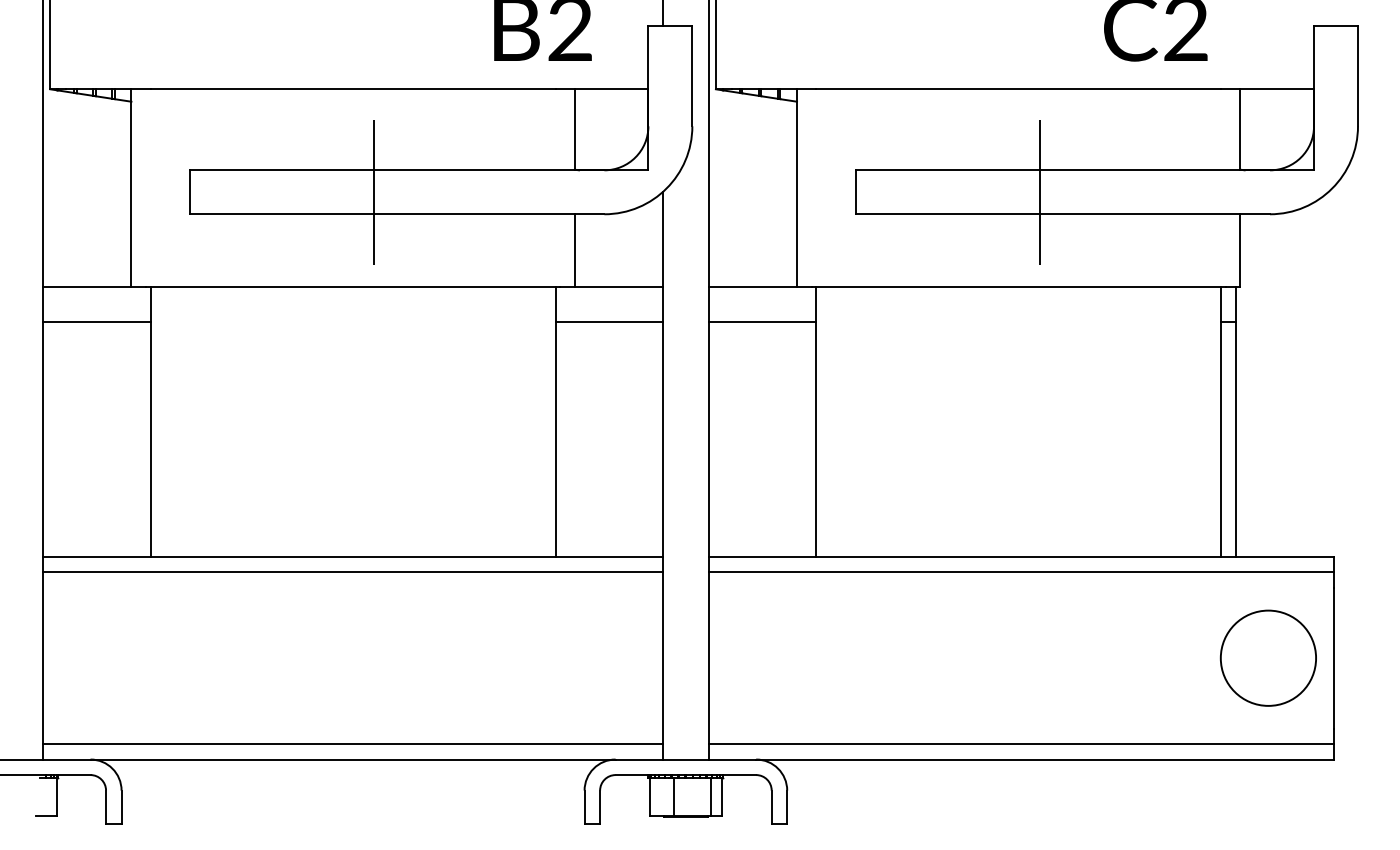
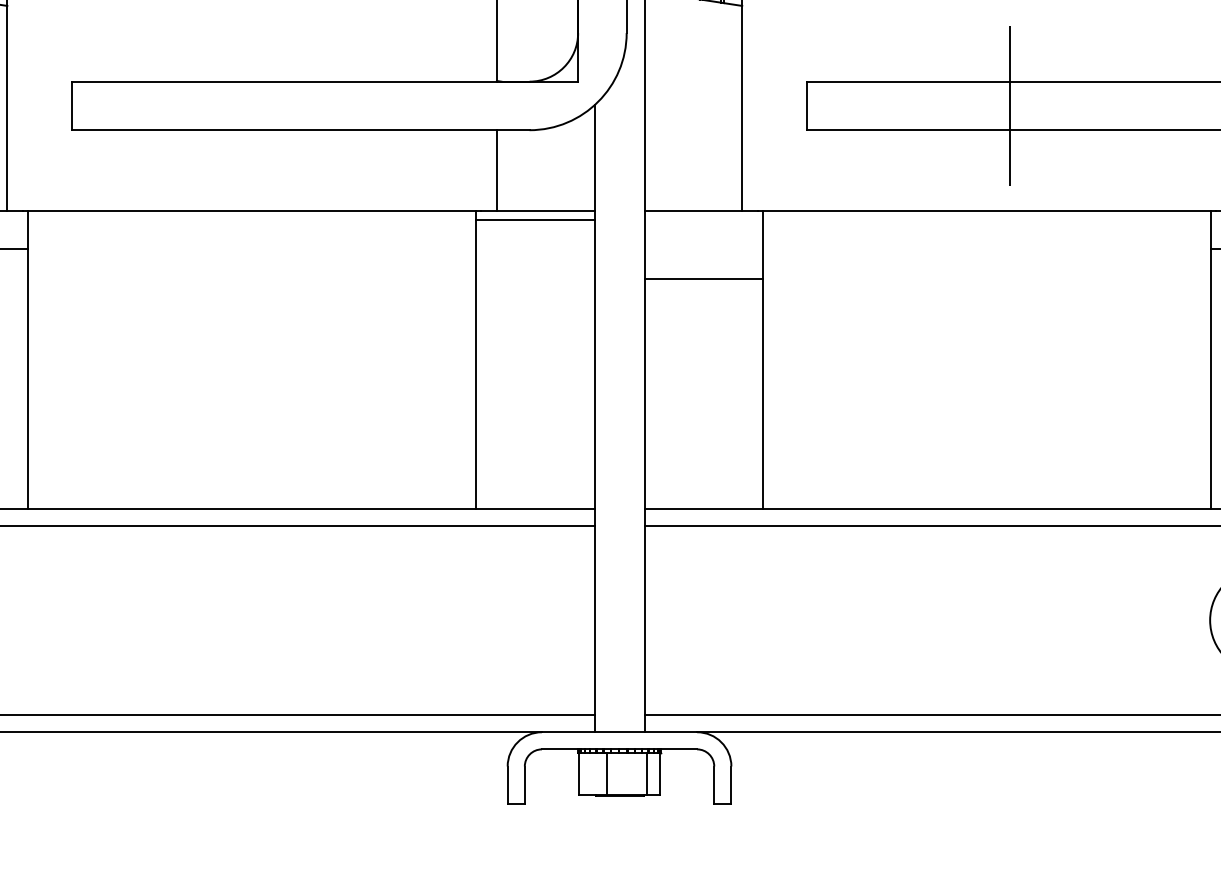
line: (374, 191) -> (275, 105), removed
line: (609, 321) -> (535, 219), moved
line: (762, 321) -> (704, 278), moved

